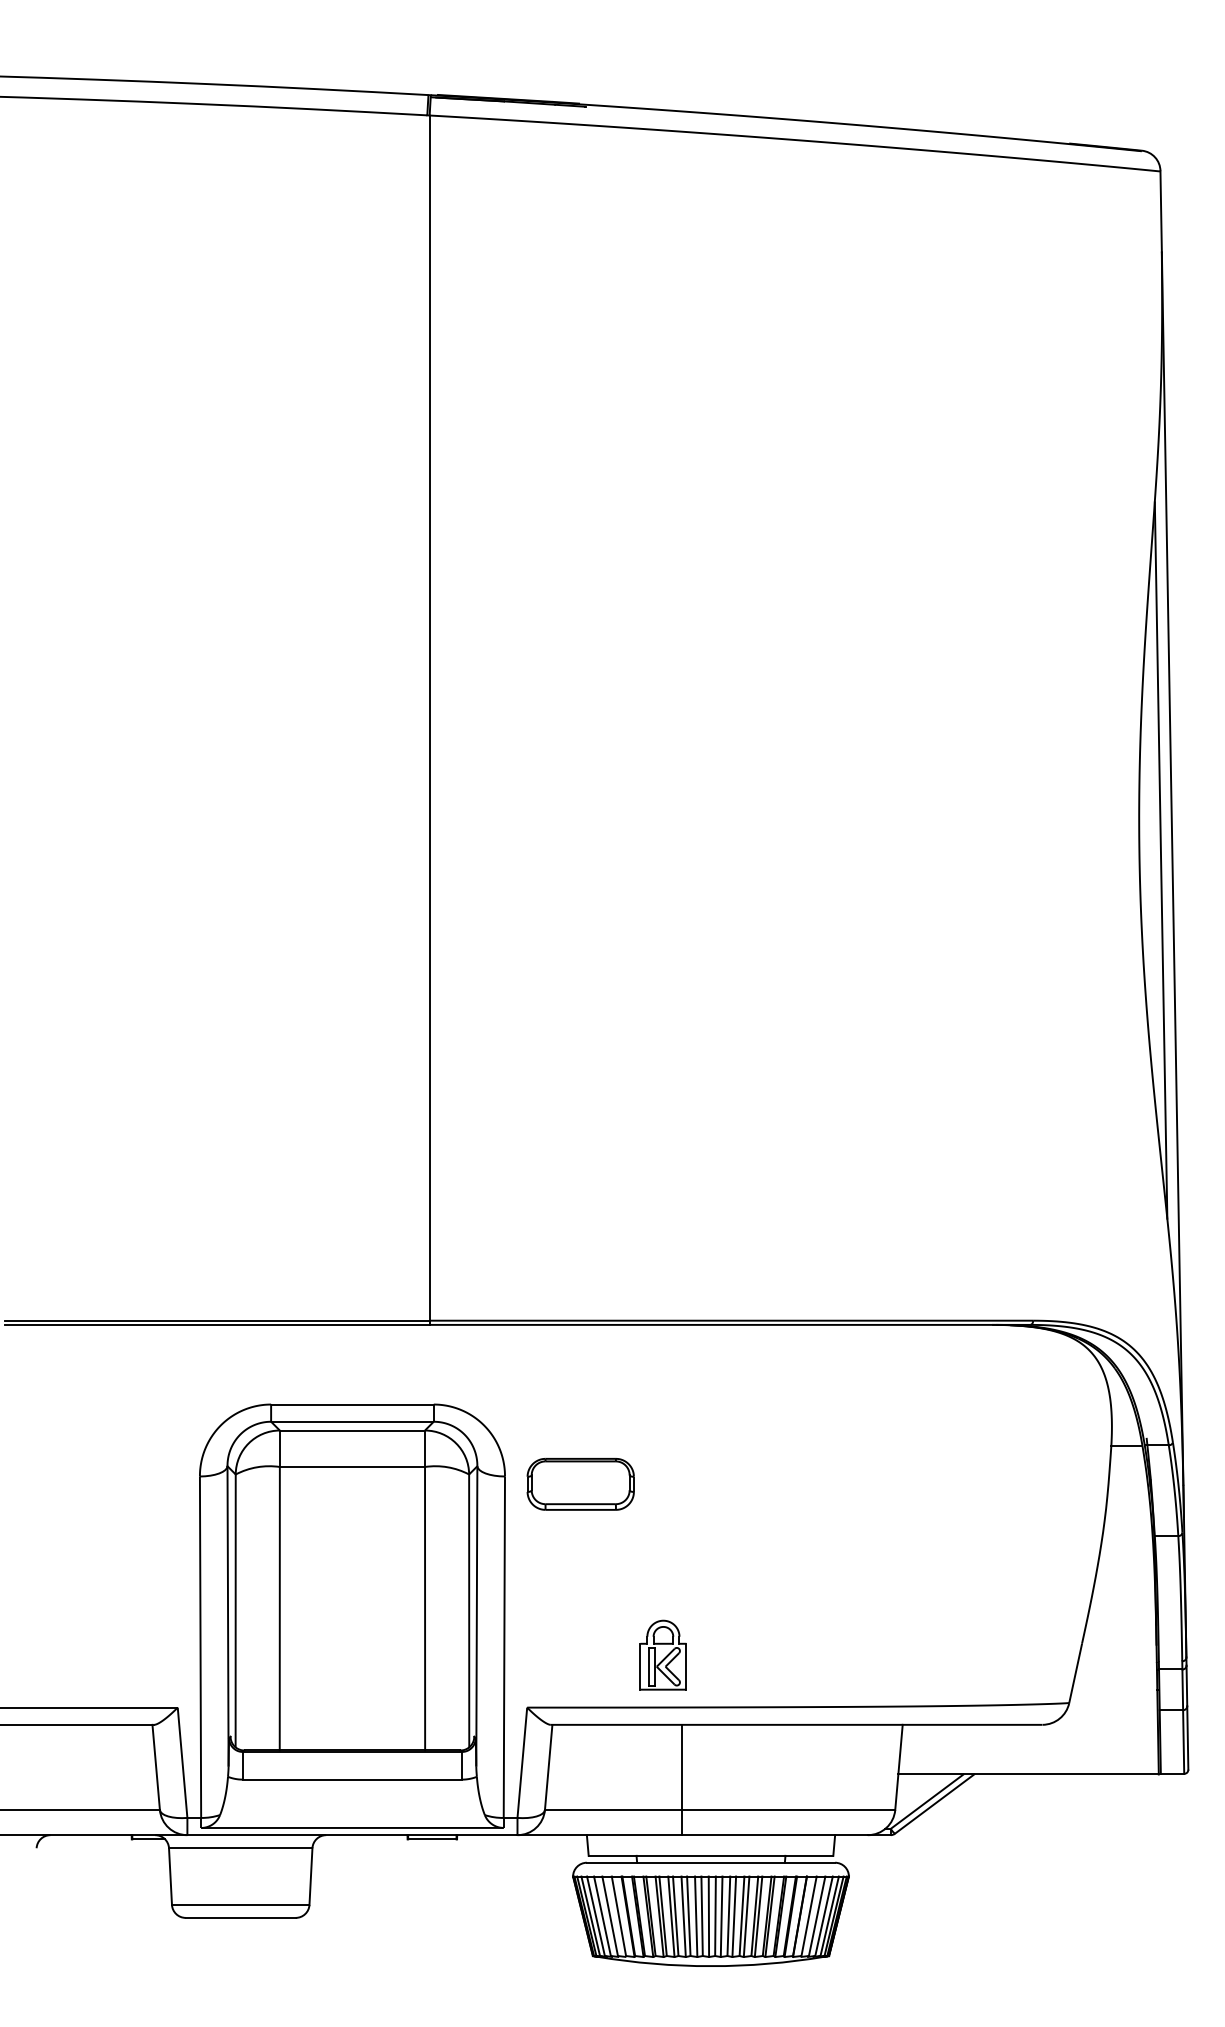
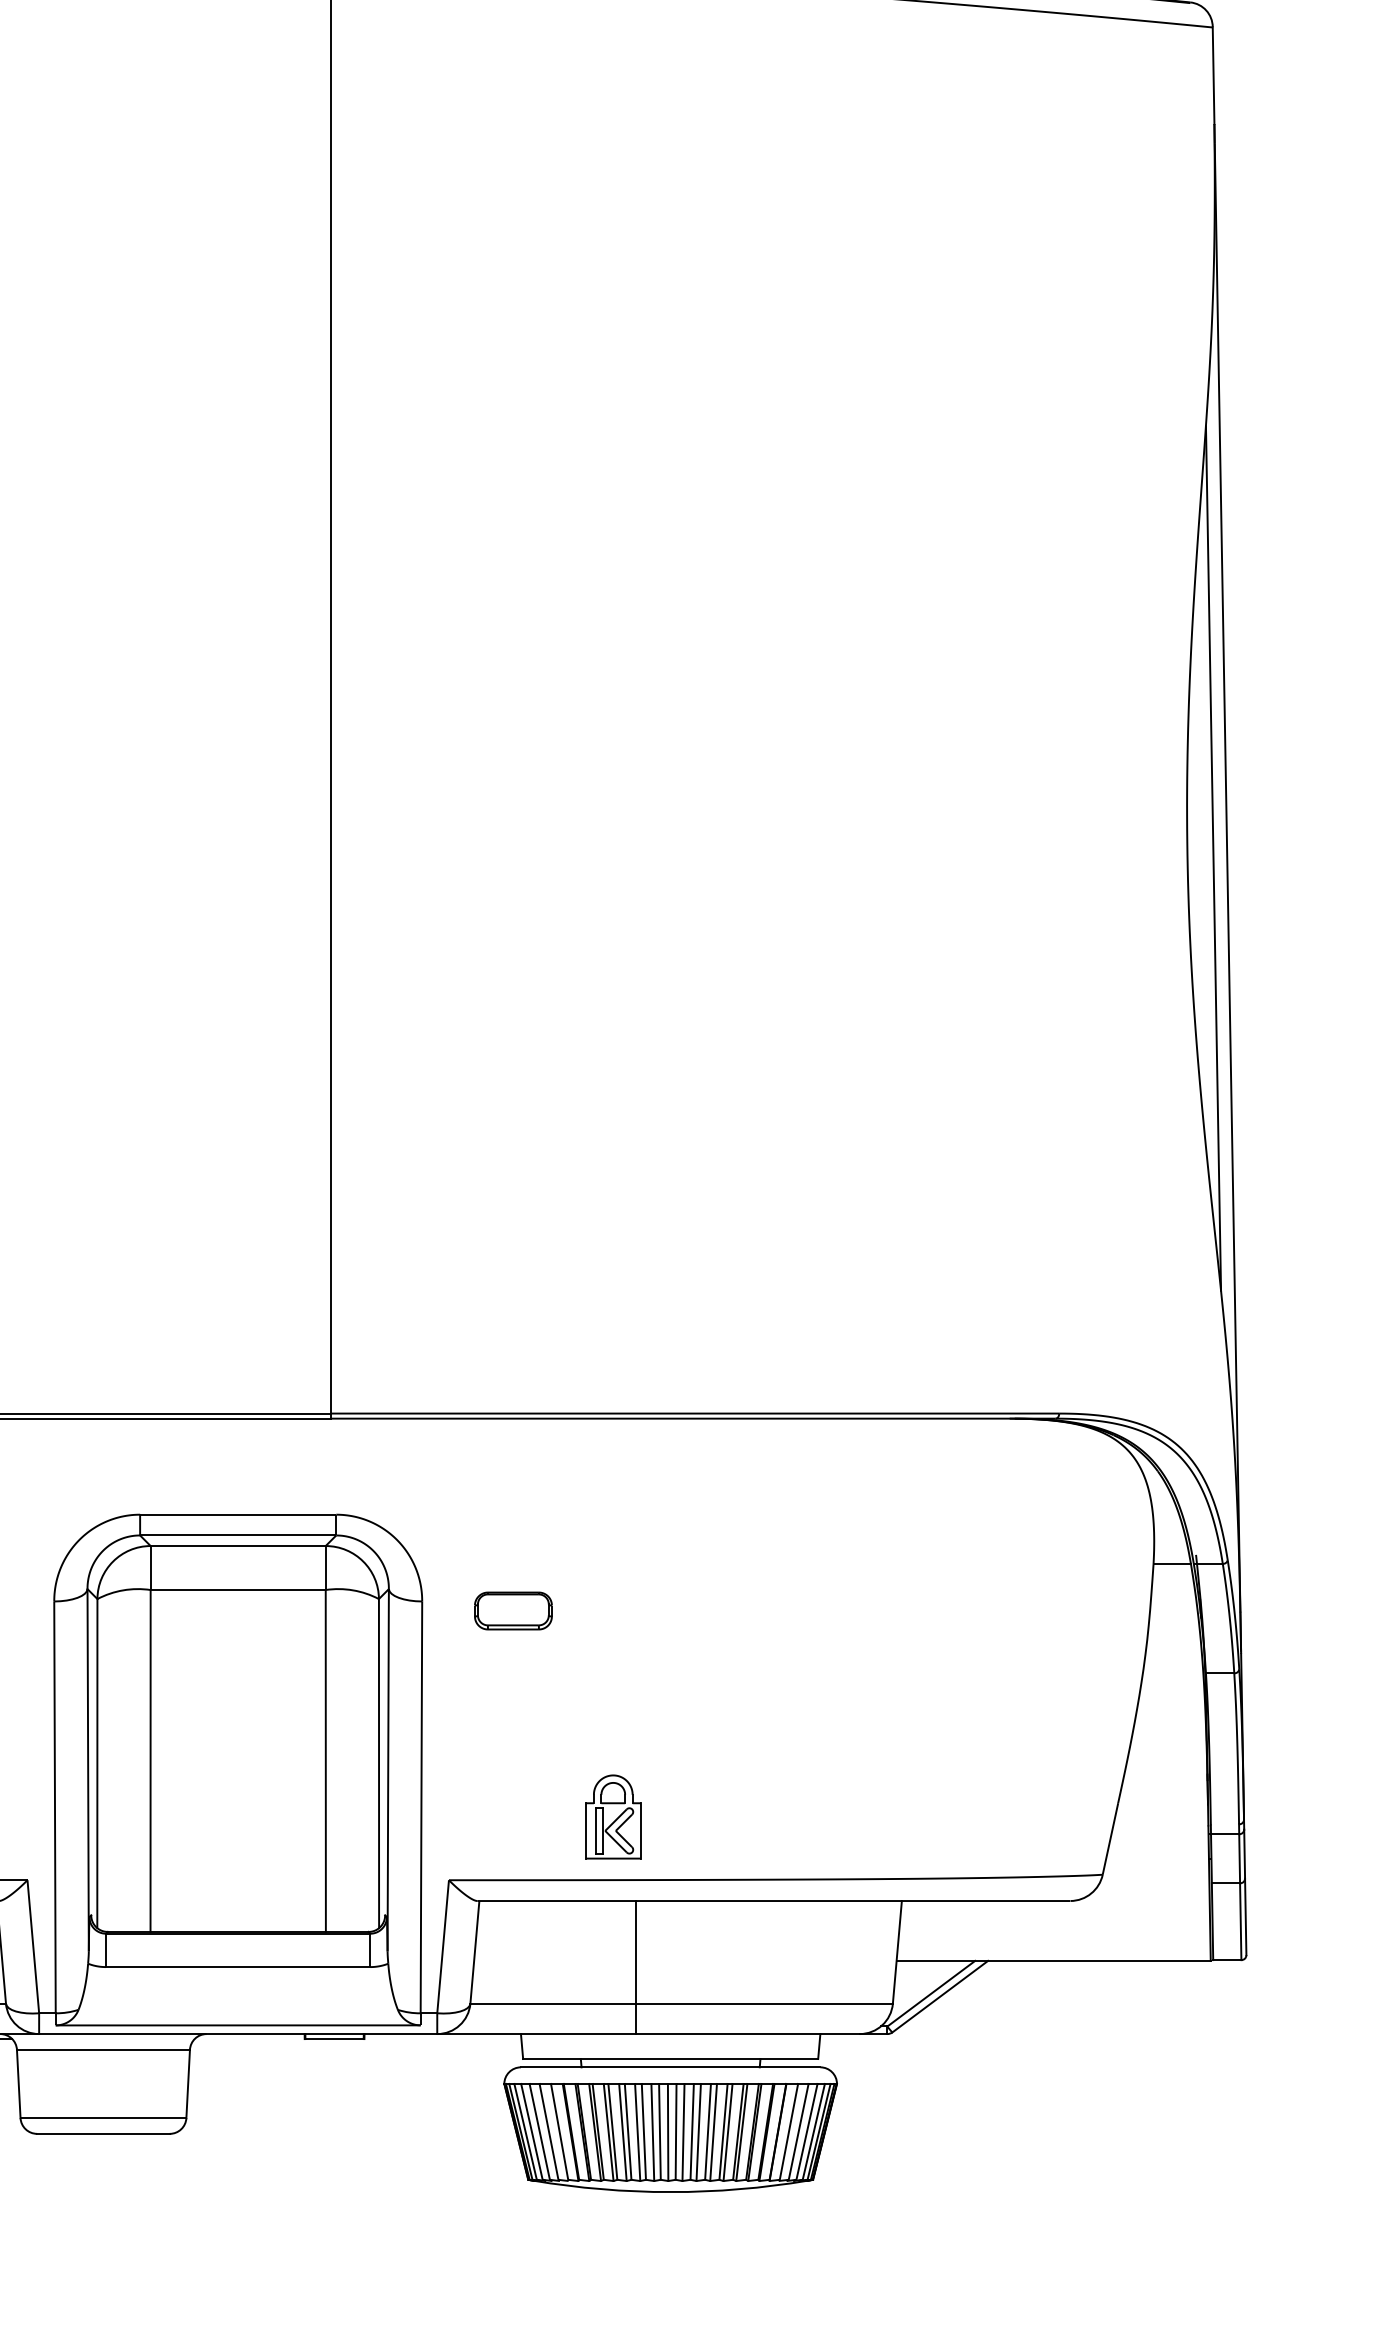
part: (580, 1484) -> (513, 1611), size x0.6

